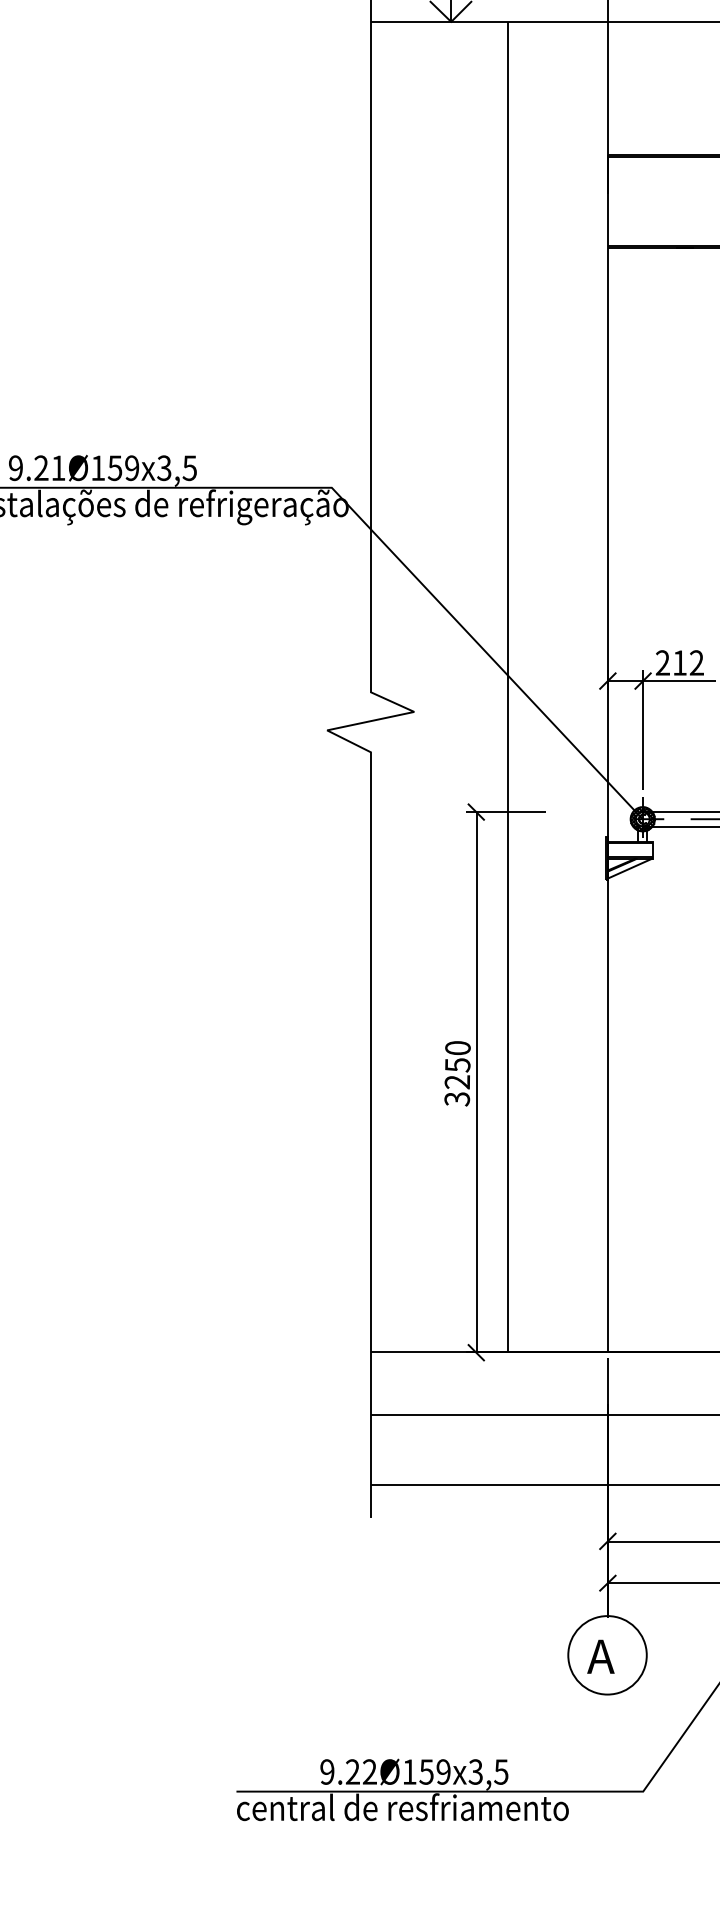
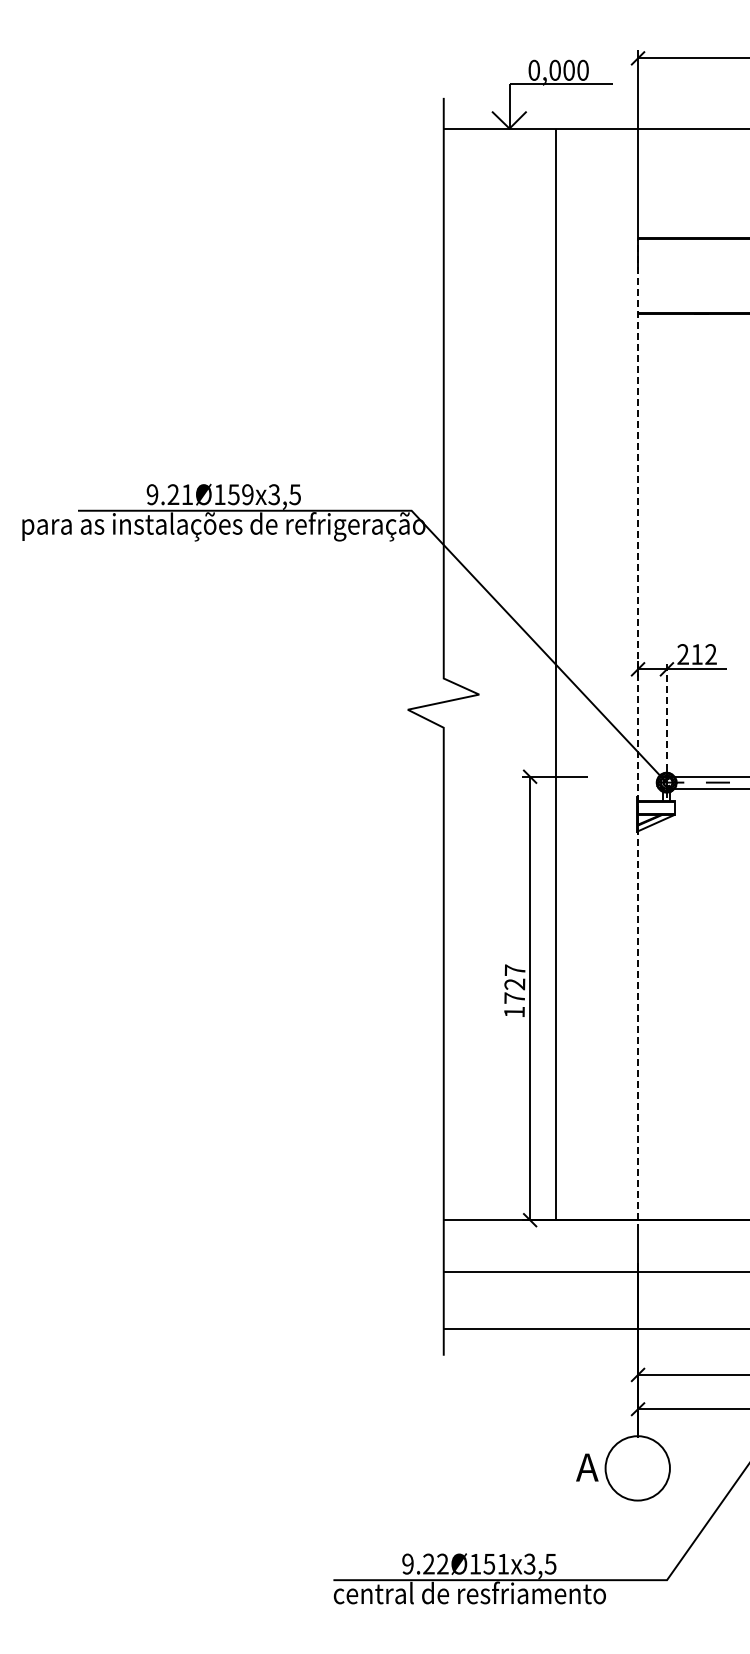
line: (642, 730) -> (666, 709), solid -> dashed
line: (607, 753) -> (637, 728), solid -> dashed
text: (457, 1073) -> (514, 991), 3250 -> 1727
text: (601, 1656) -> (587, 1467), moved
text: (442, 1771) -> (502, 1563), 9.22Ø159 -> 9.22Ø151

